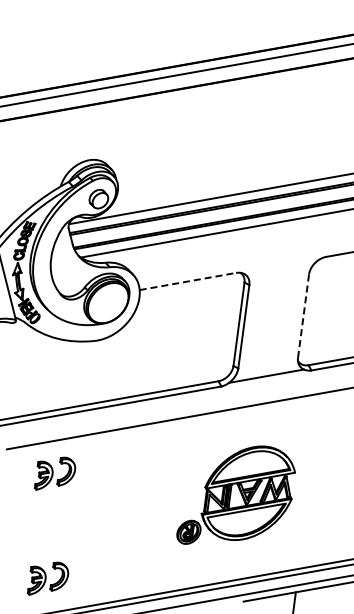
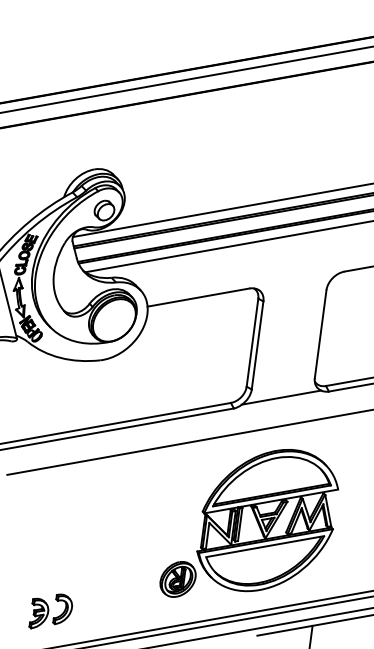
line: (187, 281) -> (198, 297), dashed -> solid
line: (303, 315) -> (320, 333), dashed -> solid
part: (54, 473) -> (57, 500), removed
part: (236, 494) -> (249, 522), size x1.43

